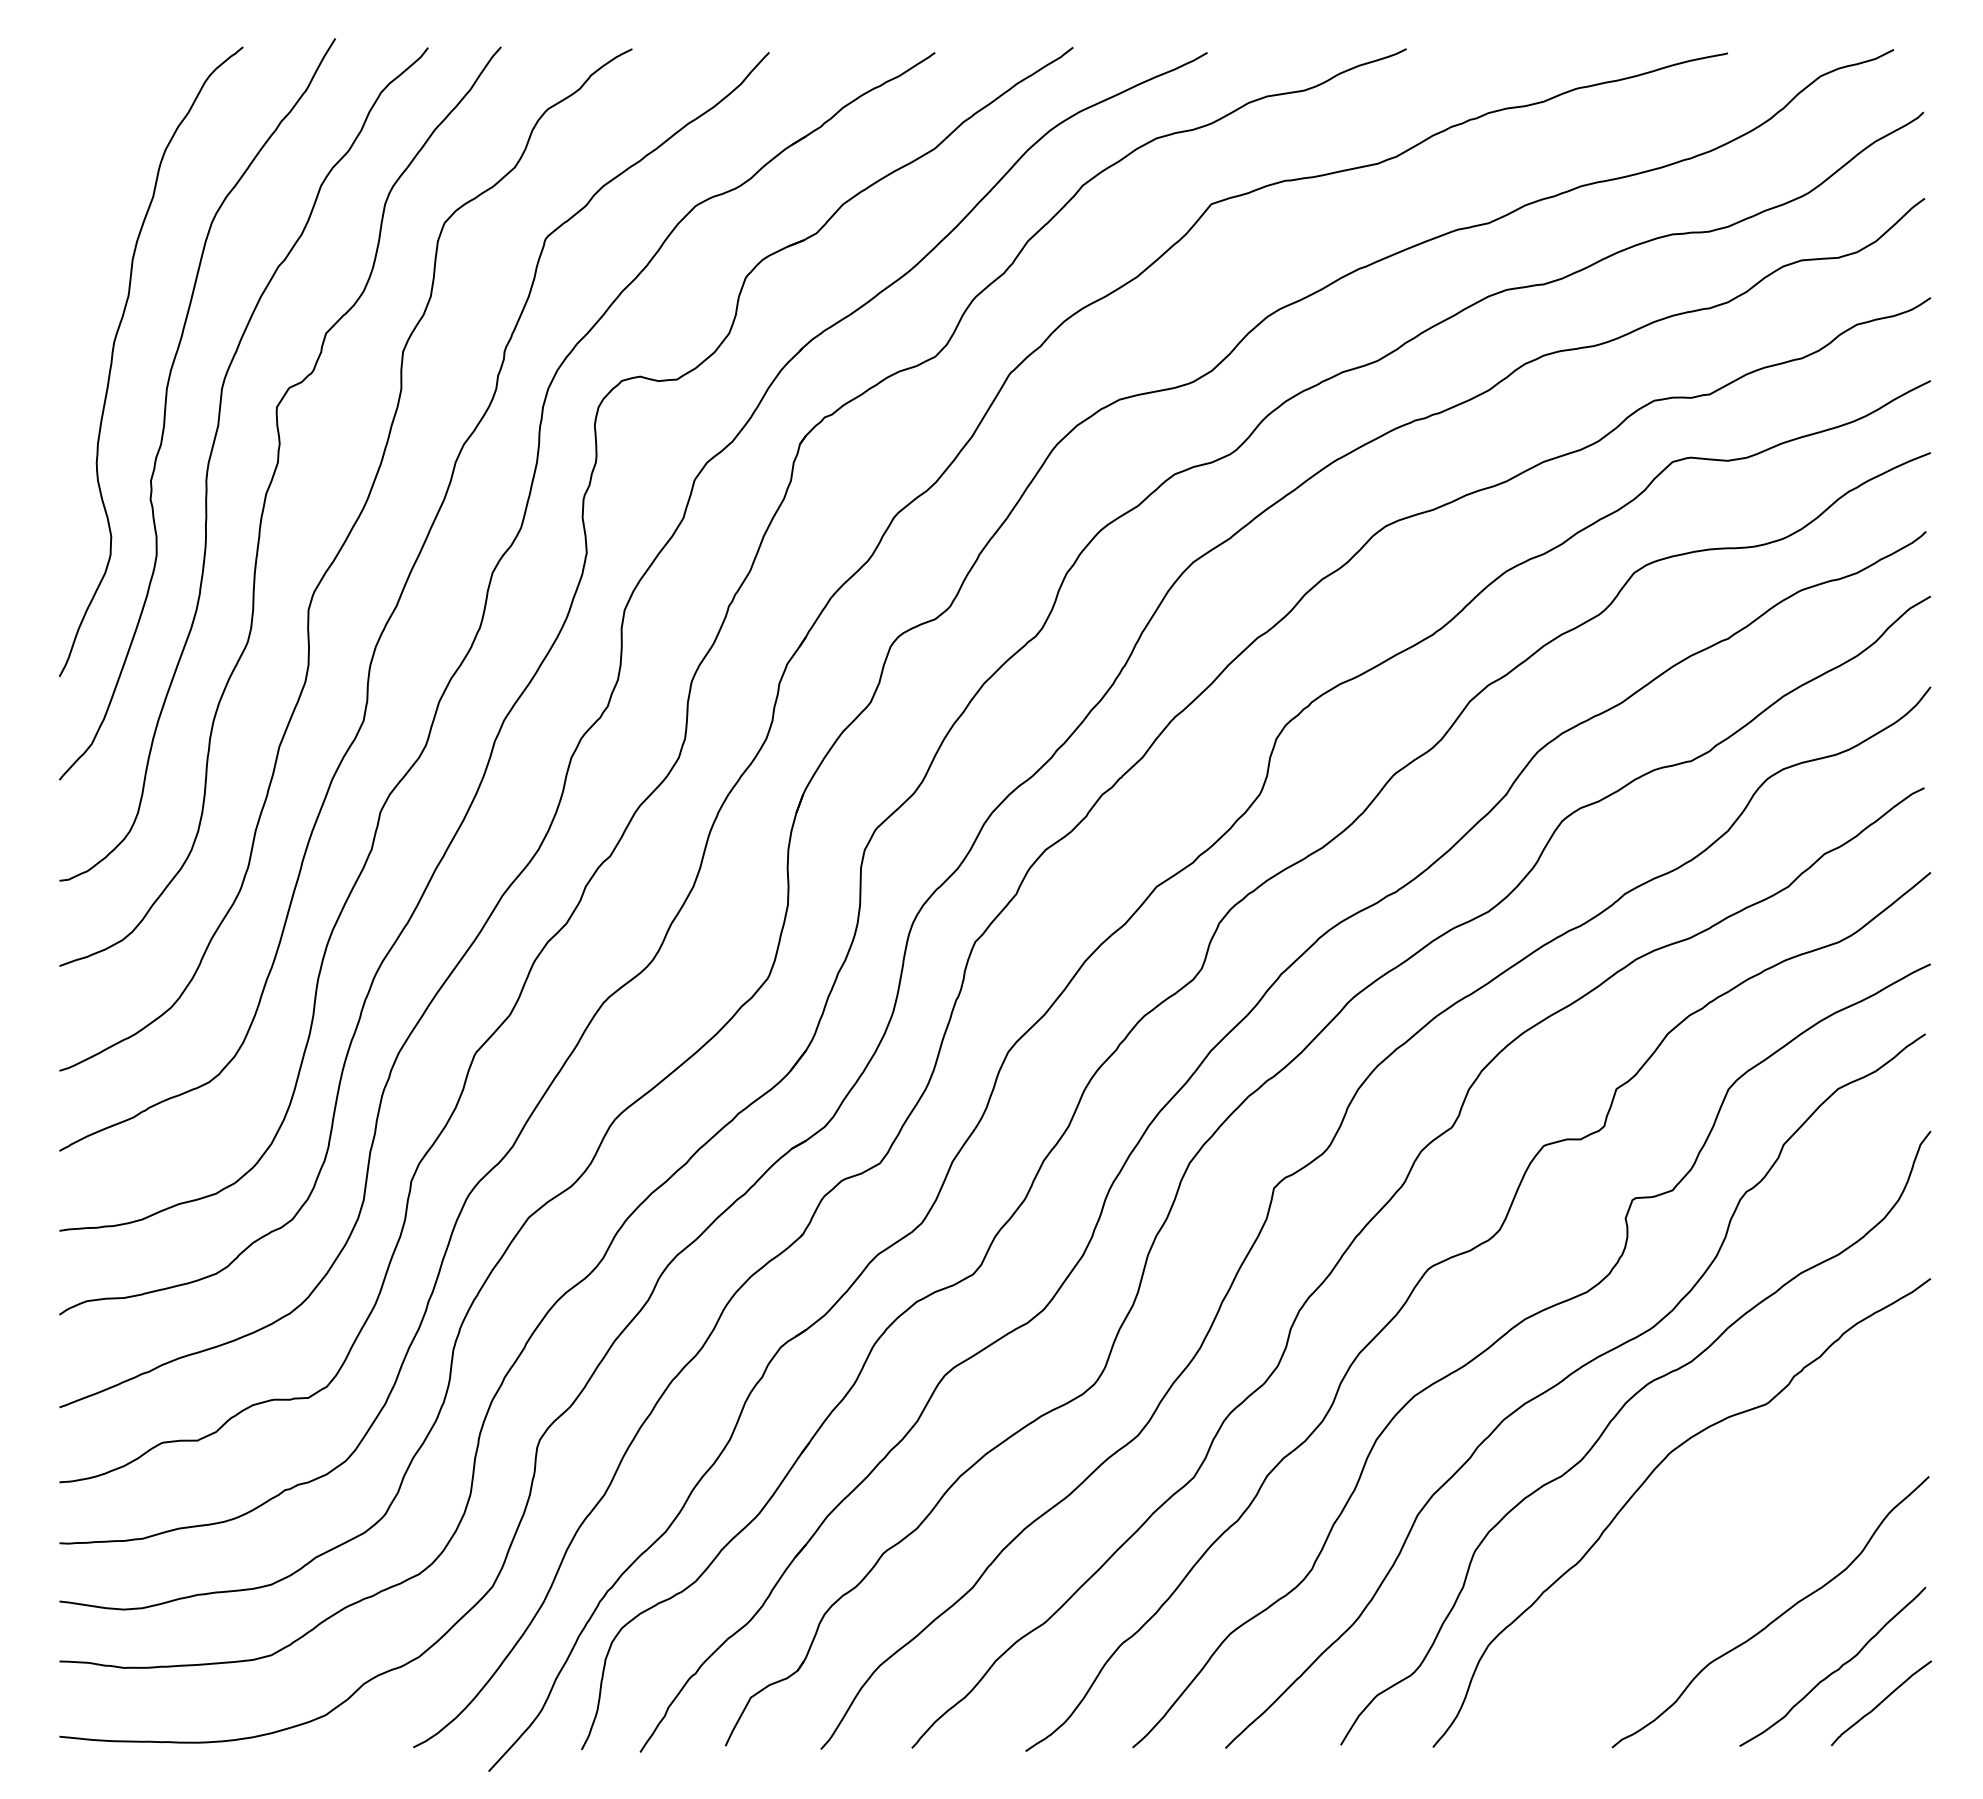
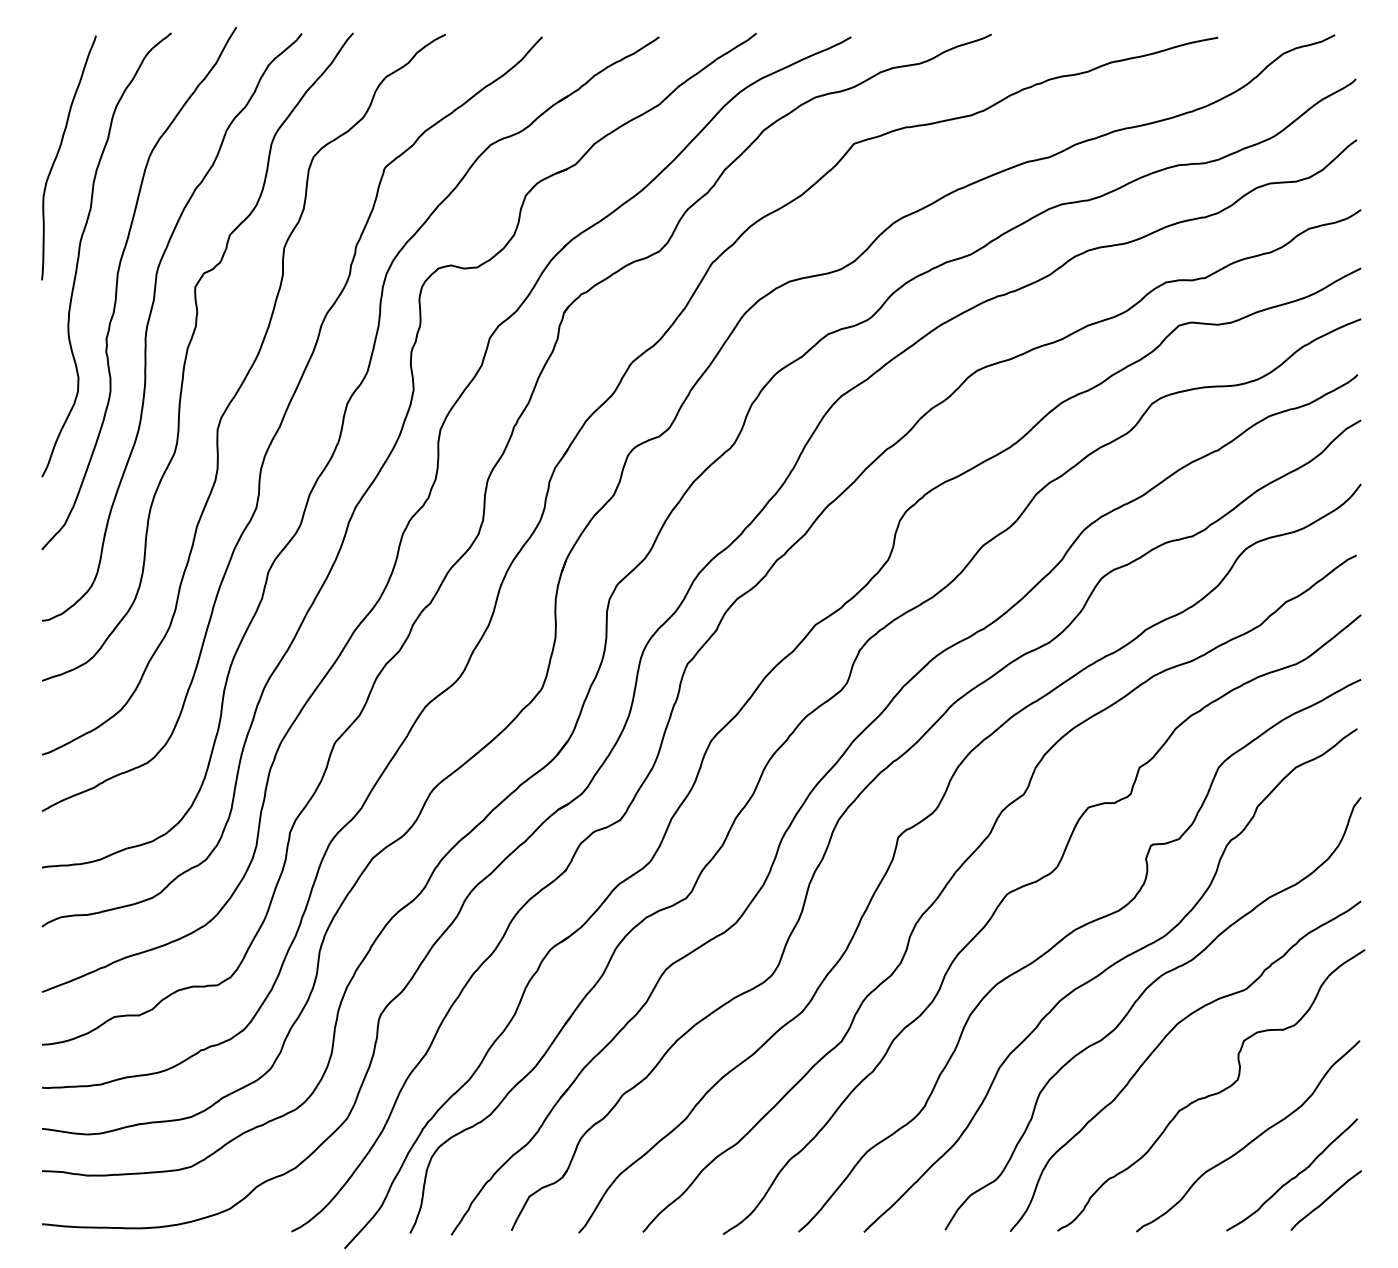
curve: (83, 216) -> (58, 152), added
curve: (1718, 1552) -> (1211, 1094), added

